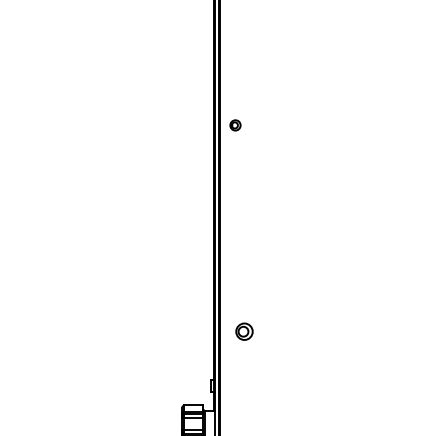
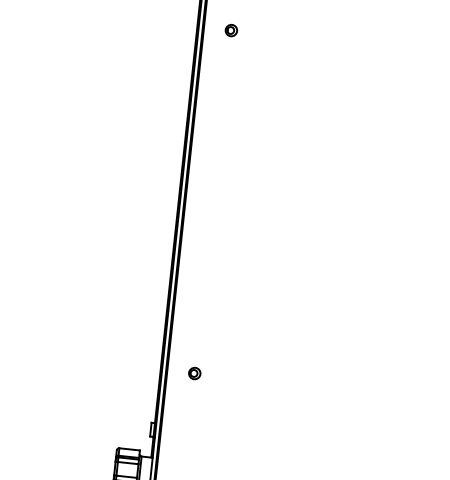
part: (235, 125) -> (231, 30), moved
part: (244, 331) -> (194, 373), size x0.62

